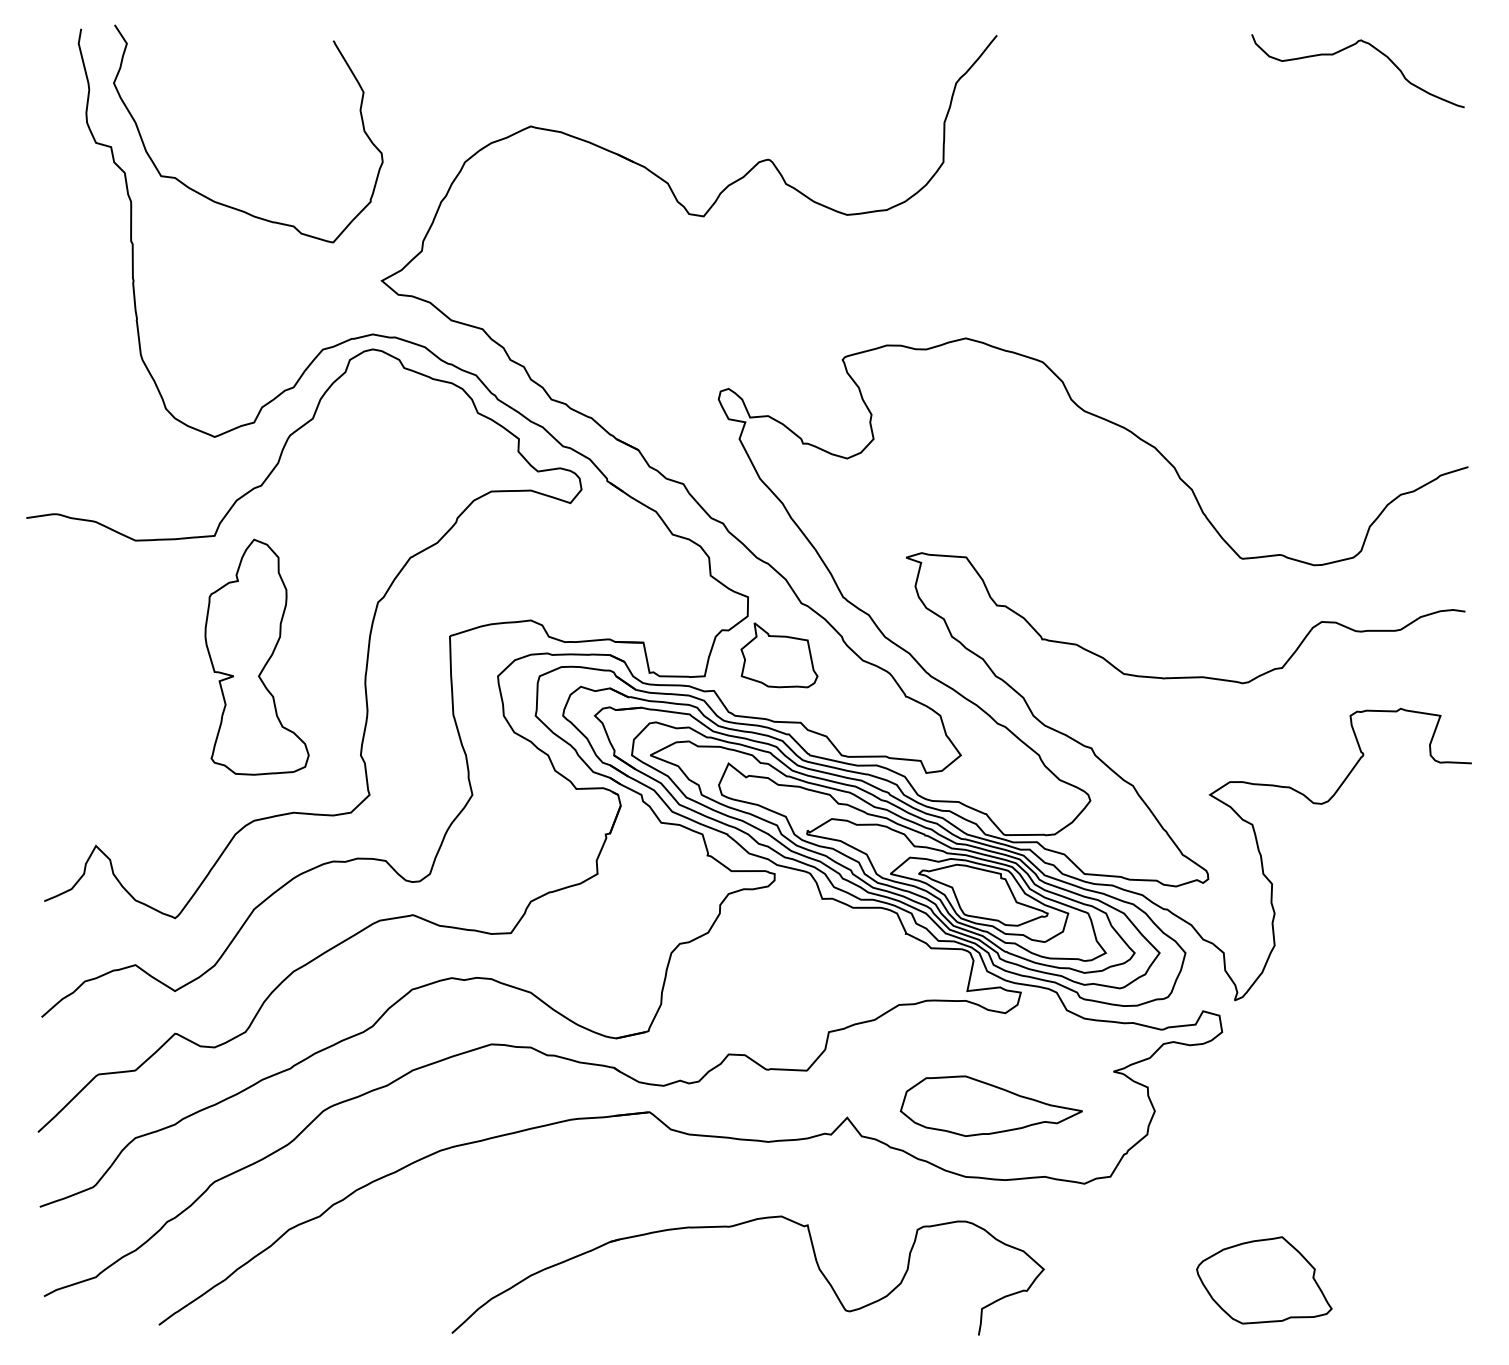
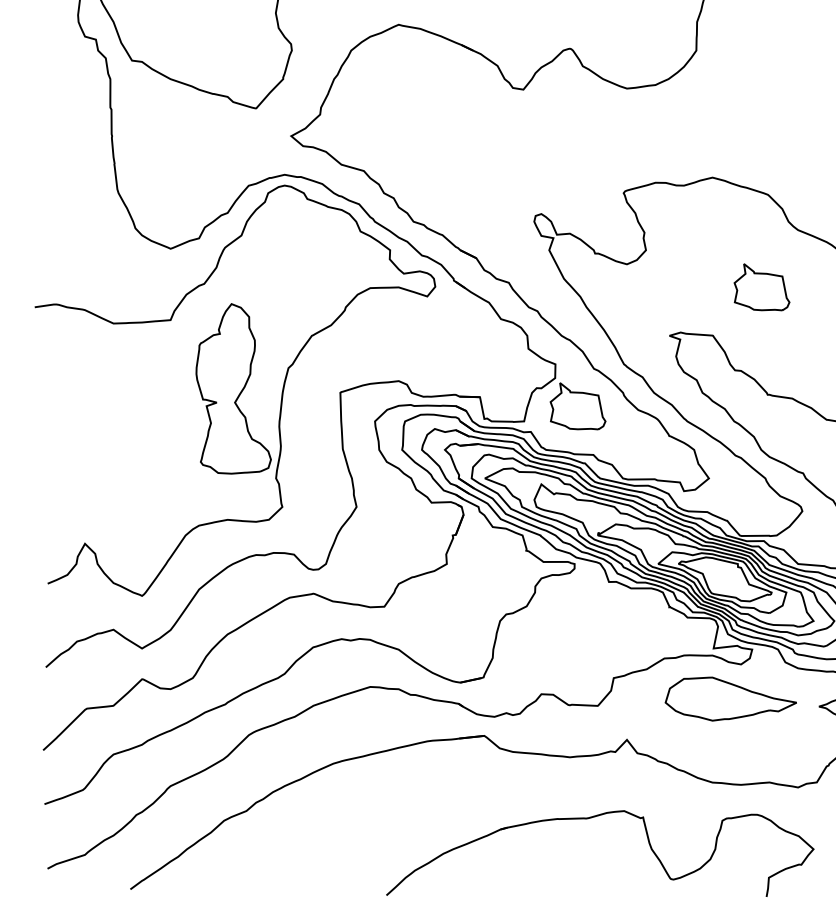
part: (1034, 490) -> (762, 287), added
part: (256, 656) -> (233, 388), moved
part: (991, 1105) -> (731, 698), moved
part: (732, 1227) -> (588, 819), moved

